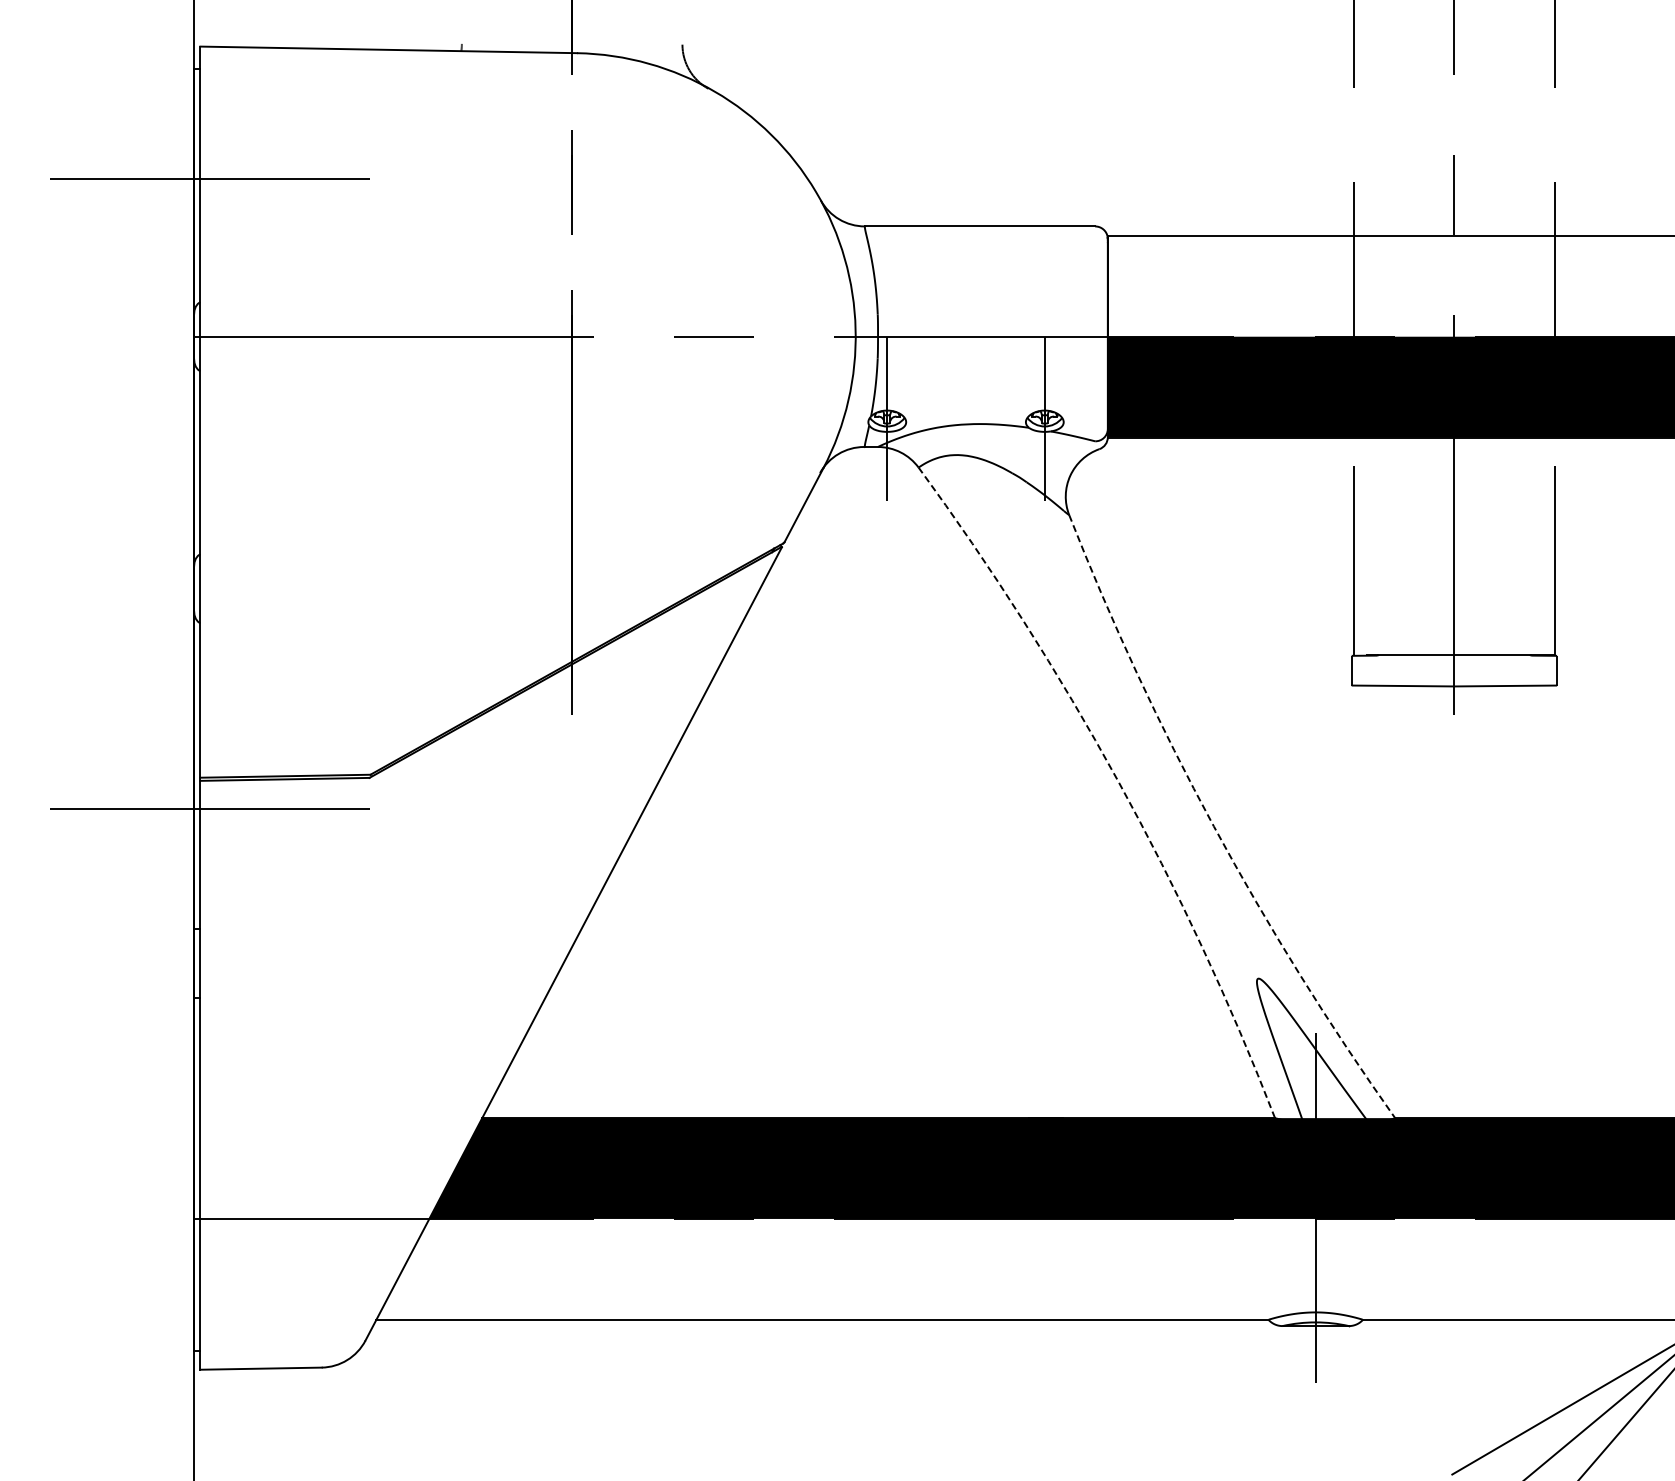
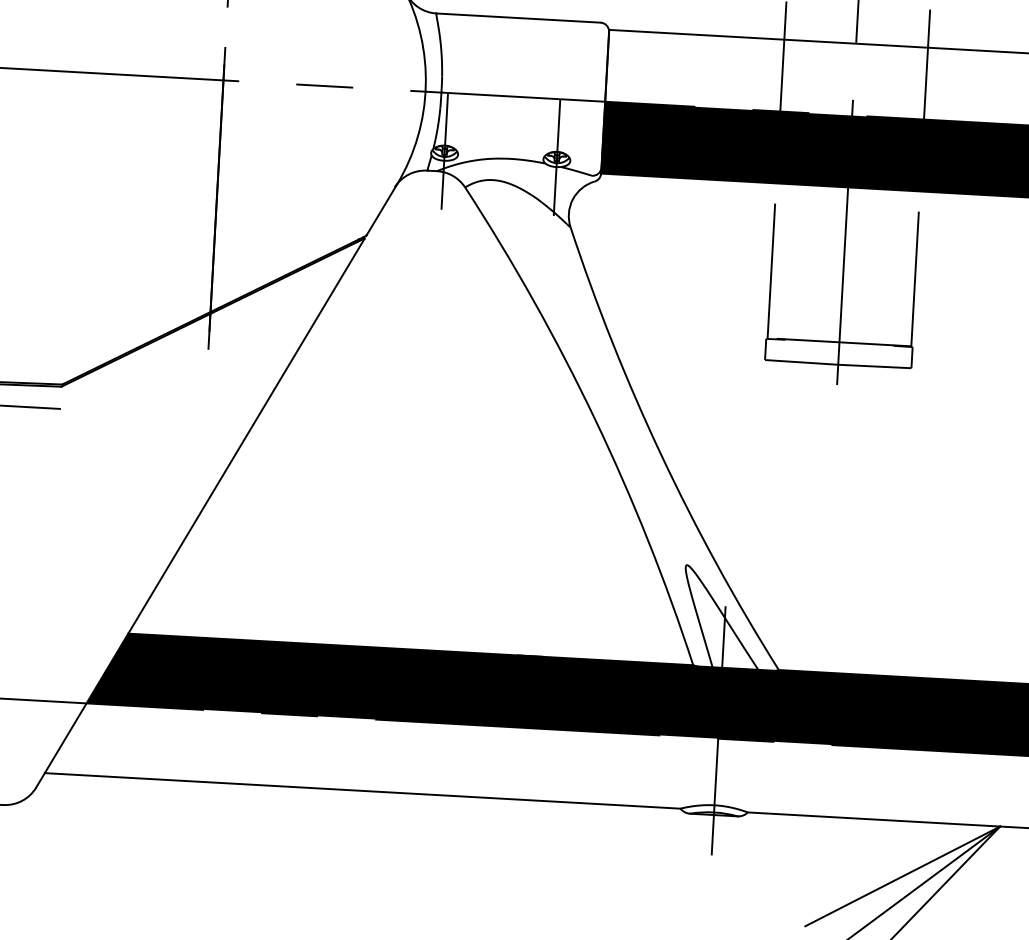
arc: (1118, 781) -> (595, 419), dashed -> solid
arc: (1213, 826) -> (660, 454), dashed -> solid

